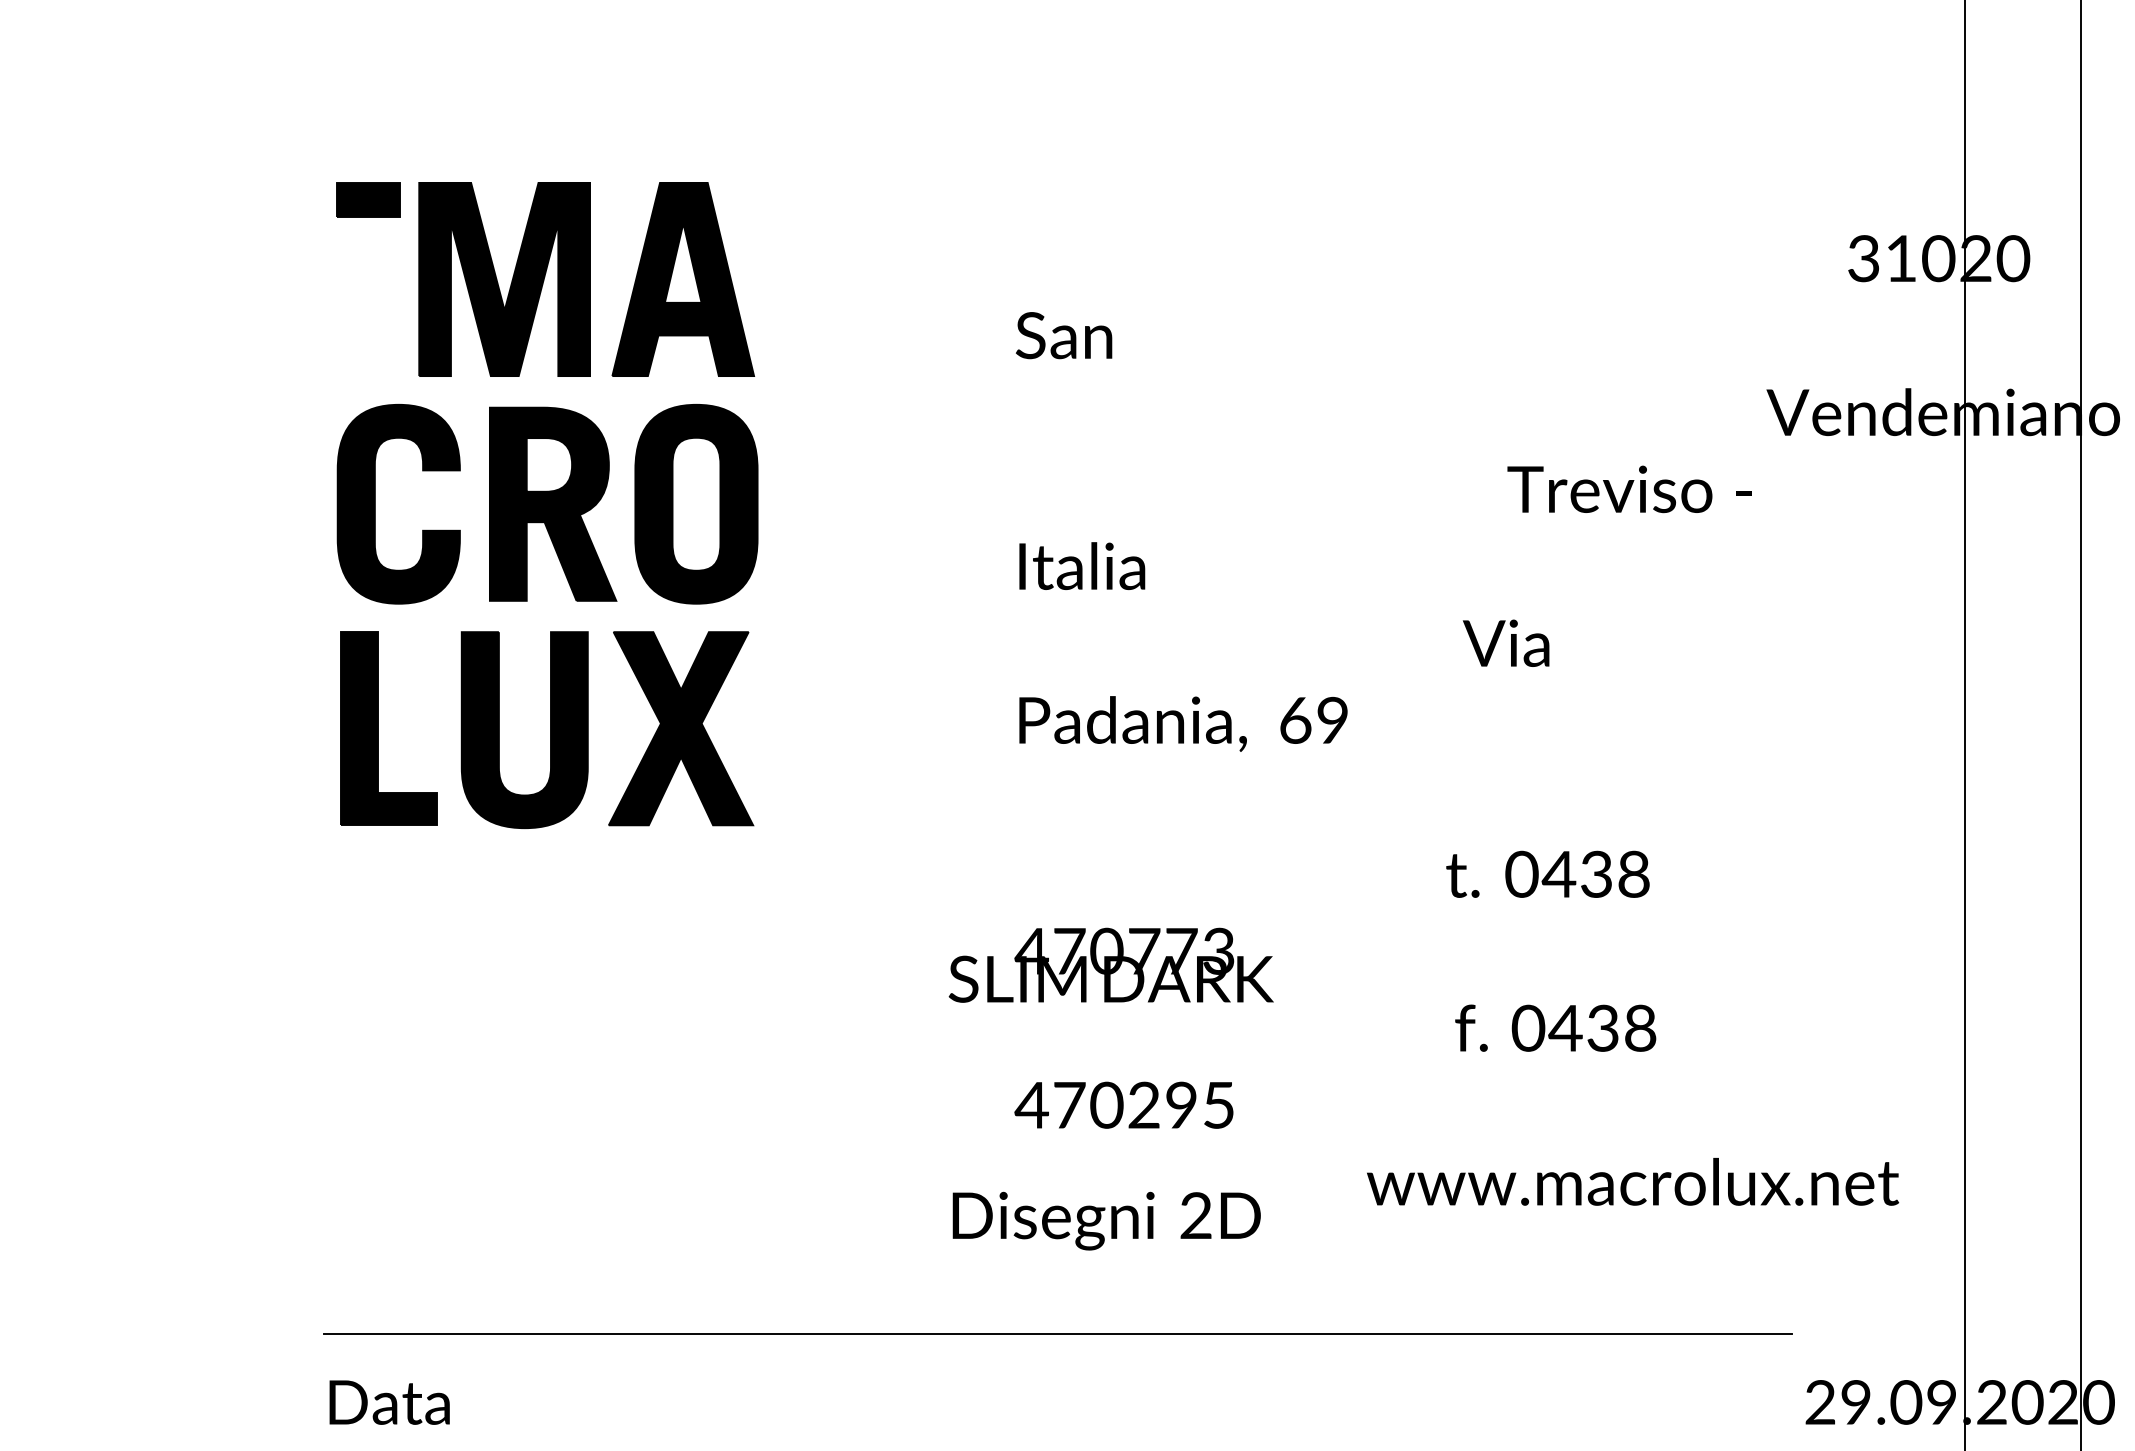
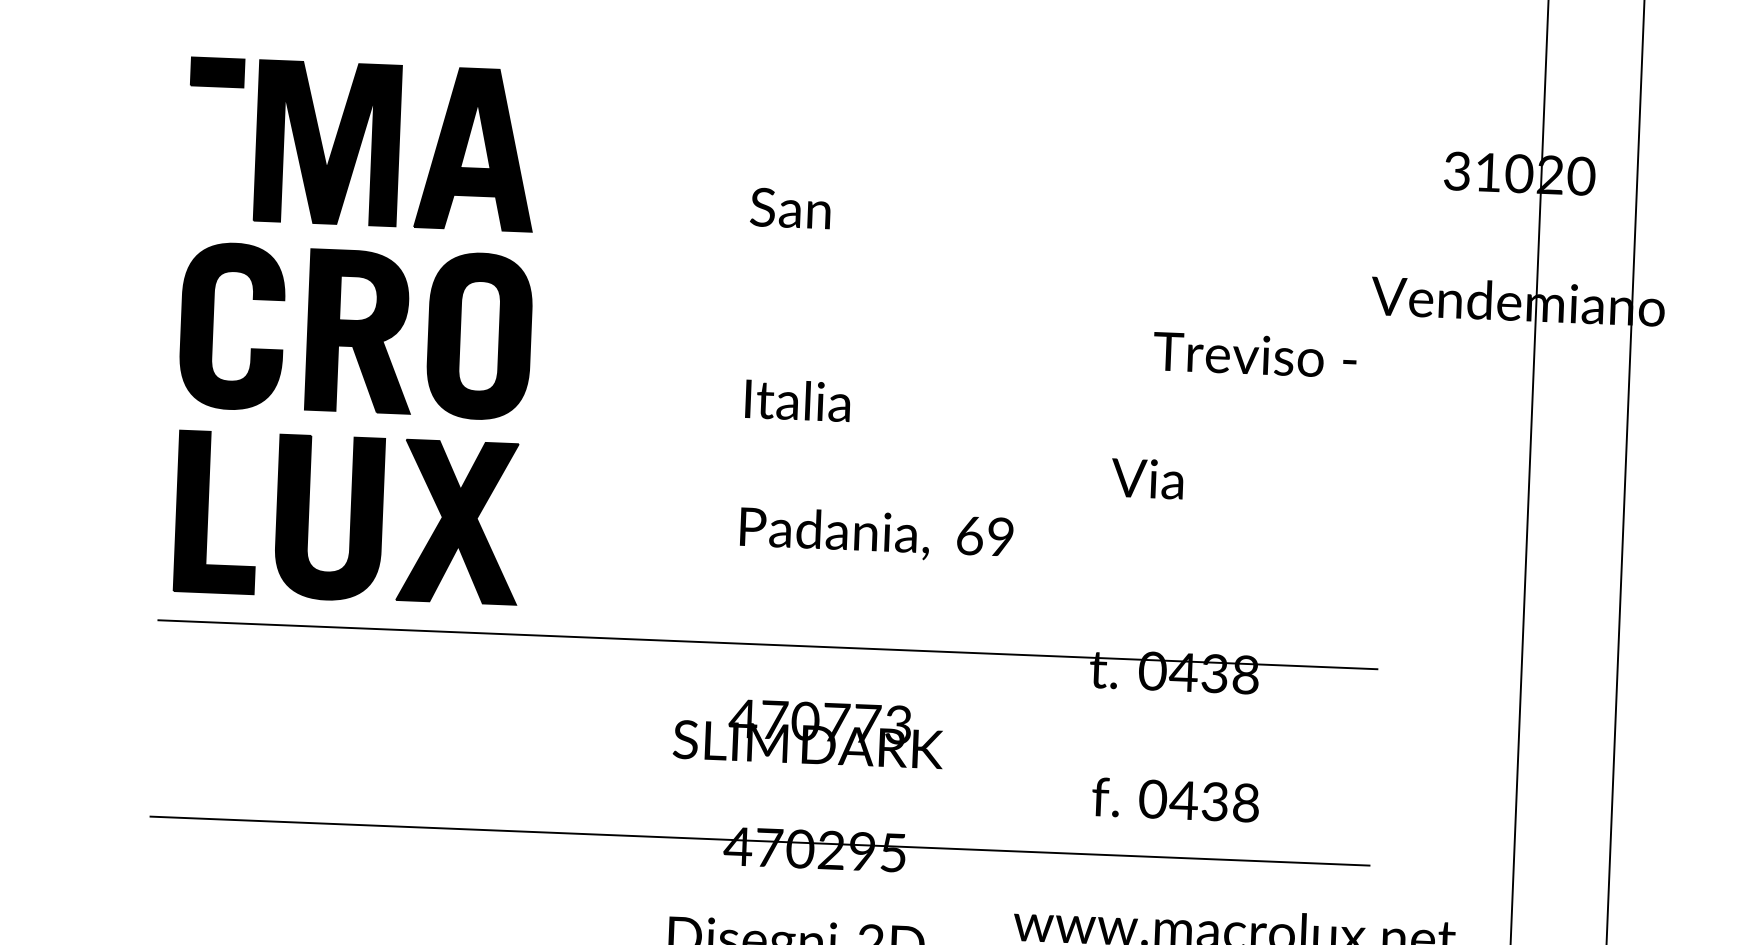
line: (1057, 861) -> (767, 644), added
line: (1057, 1097) -> (759, 840), added

